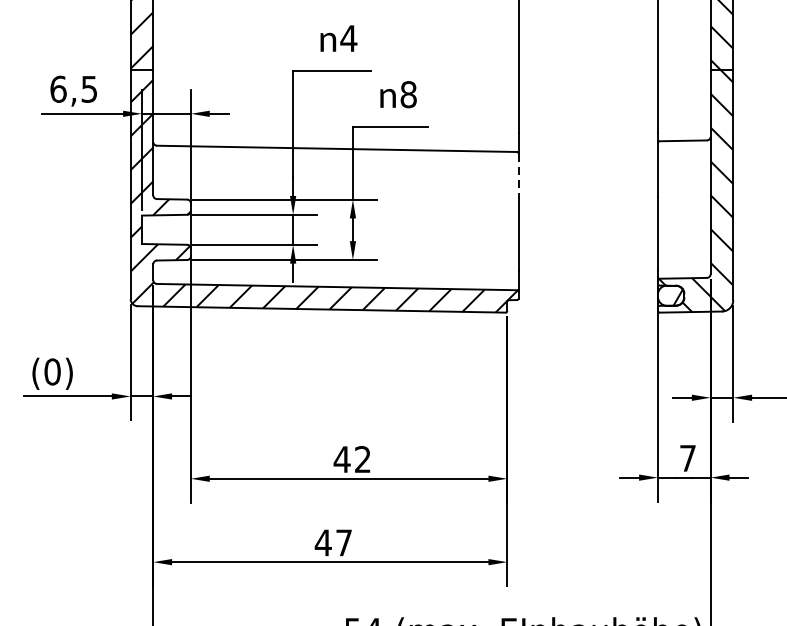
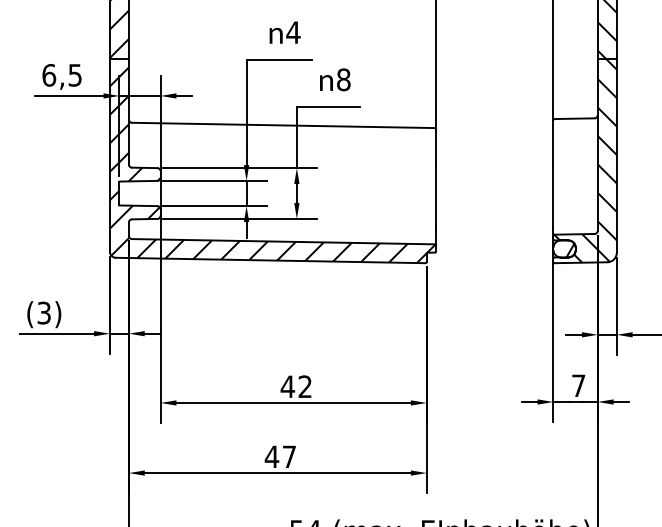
line: (518, 176) -> (436, 148), dashed -> solid
text: (52, 371) -> (44, 312), (0) -> (3)

